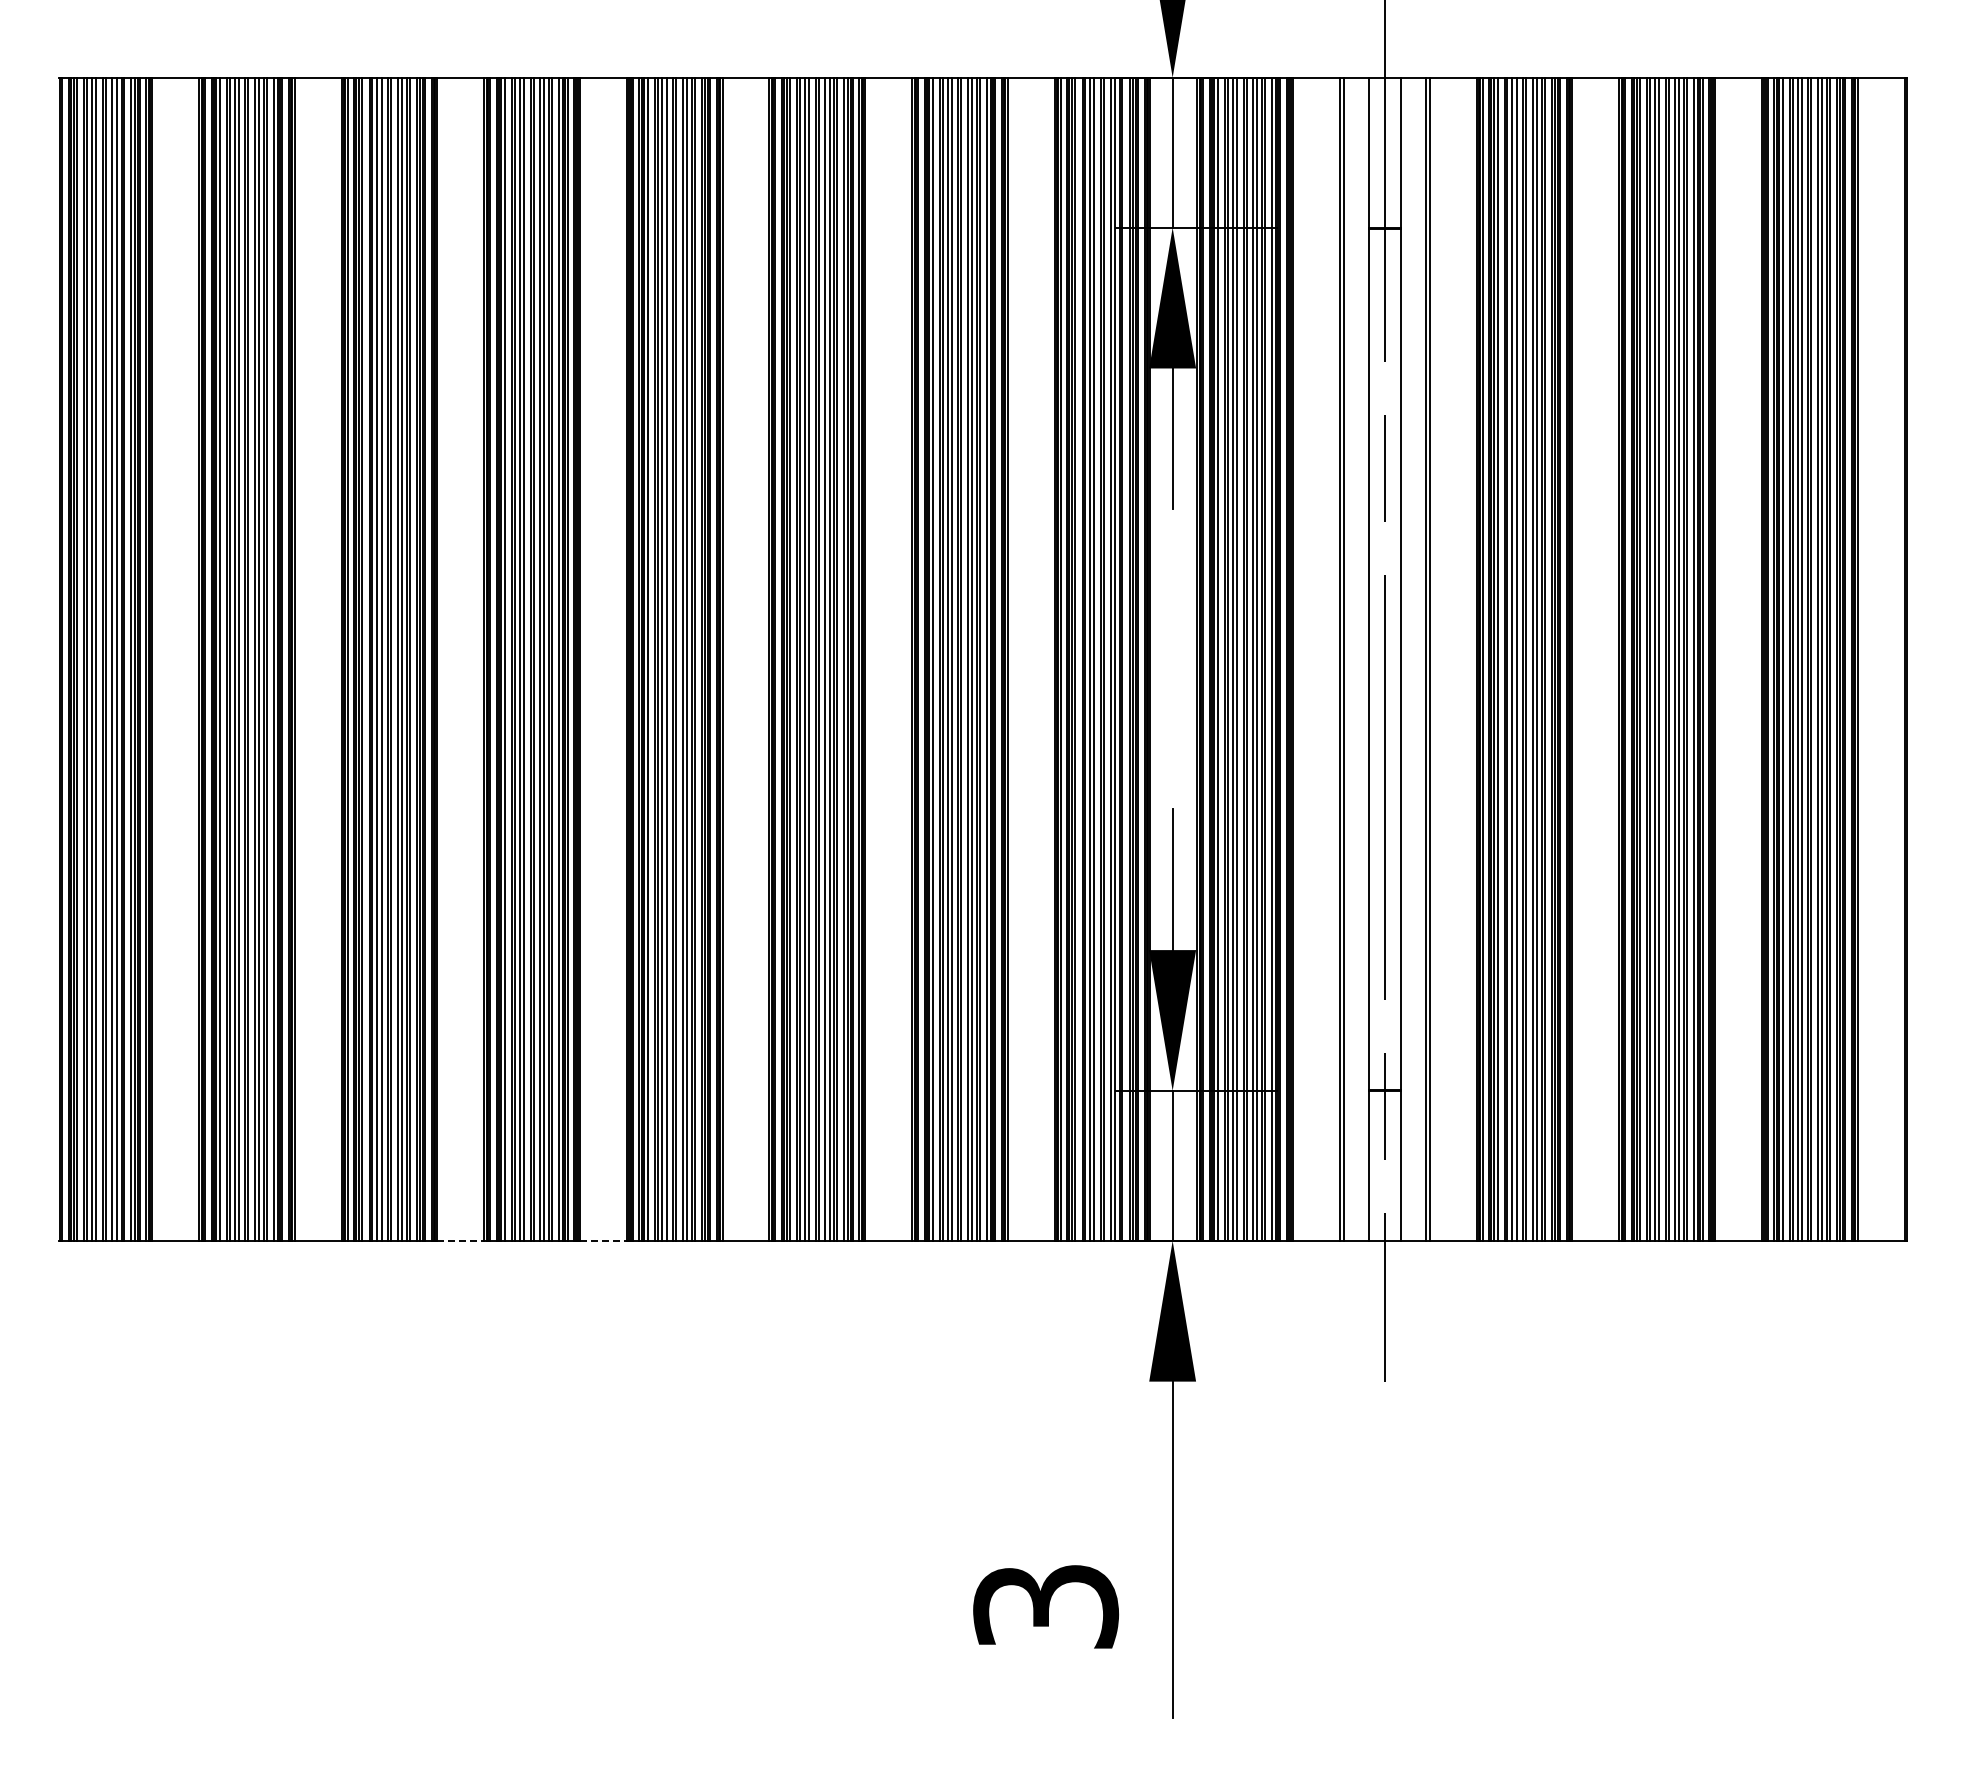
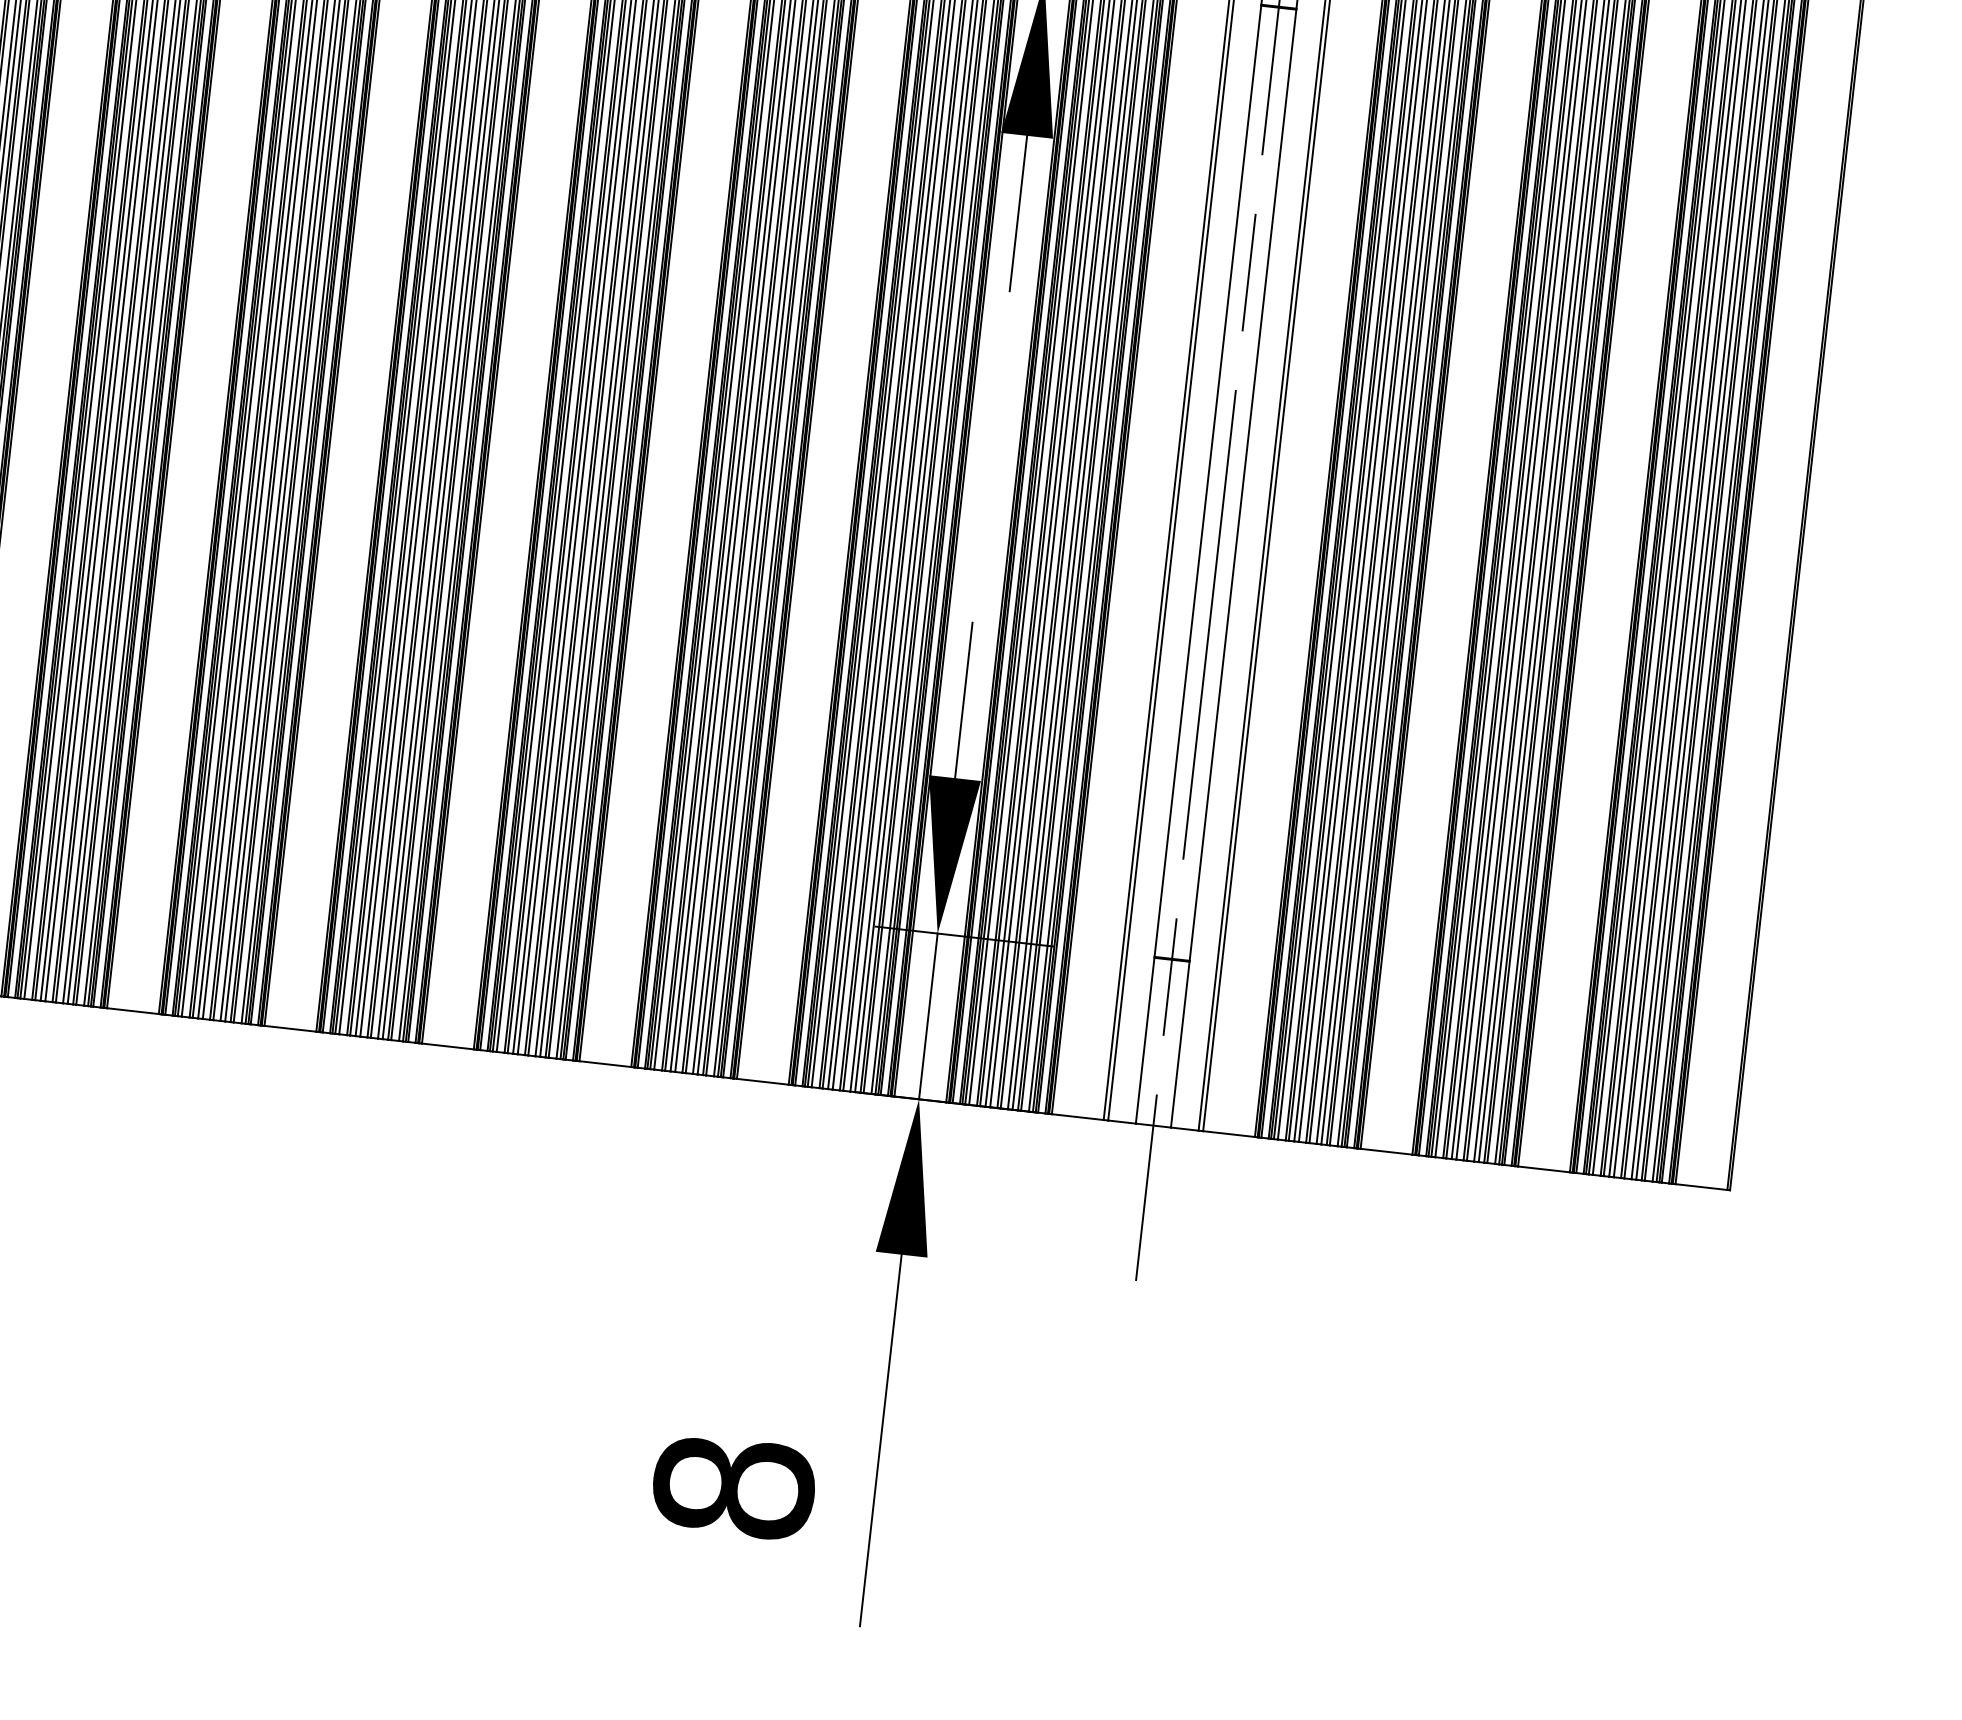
line: (461, 1240) -> (133, 1010), dashed -> solid
line: (603, 1240) -> (290, 1028), dashed -> solid
text: (1046, 1606) -> (734, 1487), 3 -> 8

